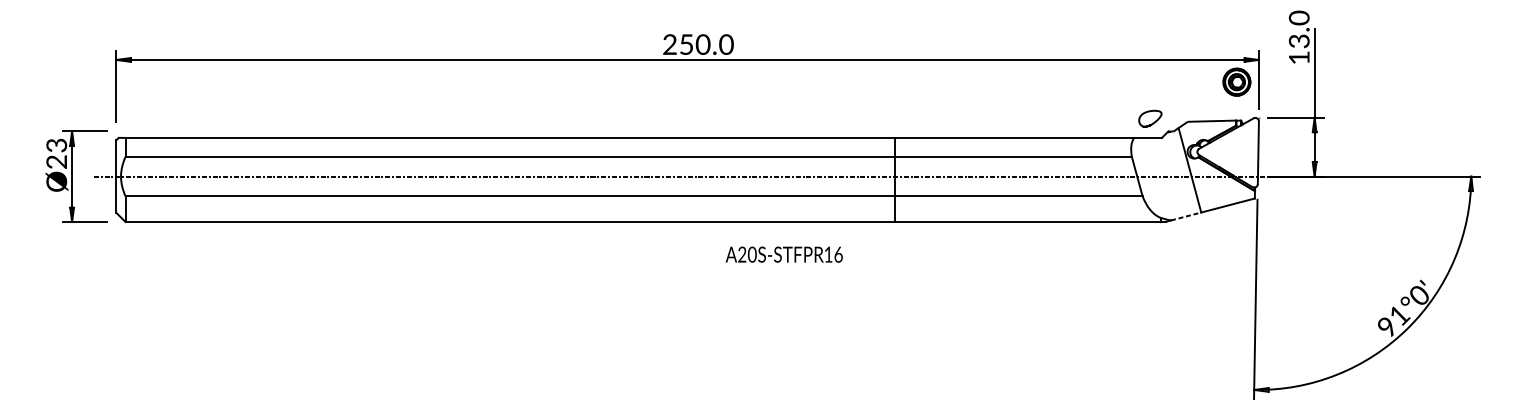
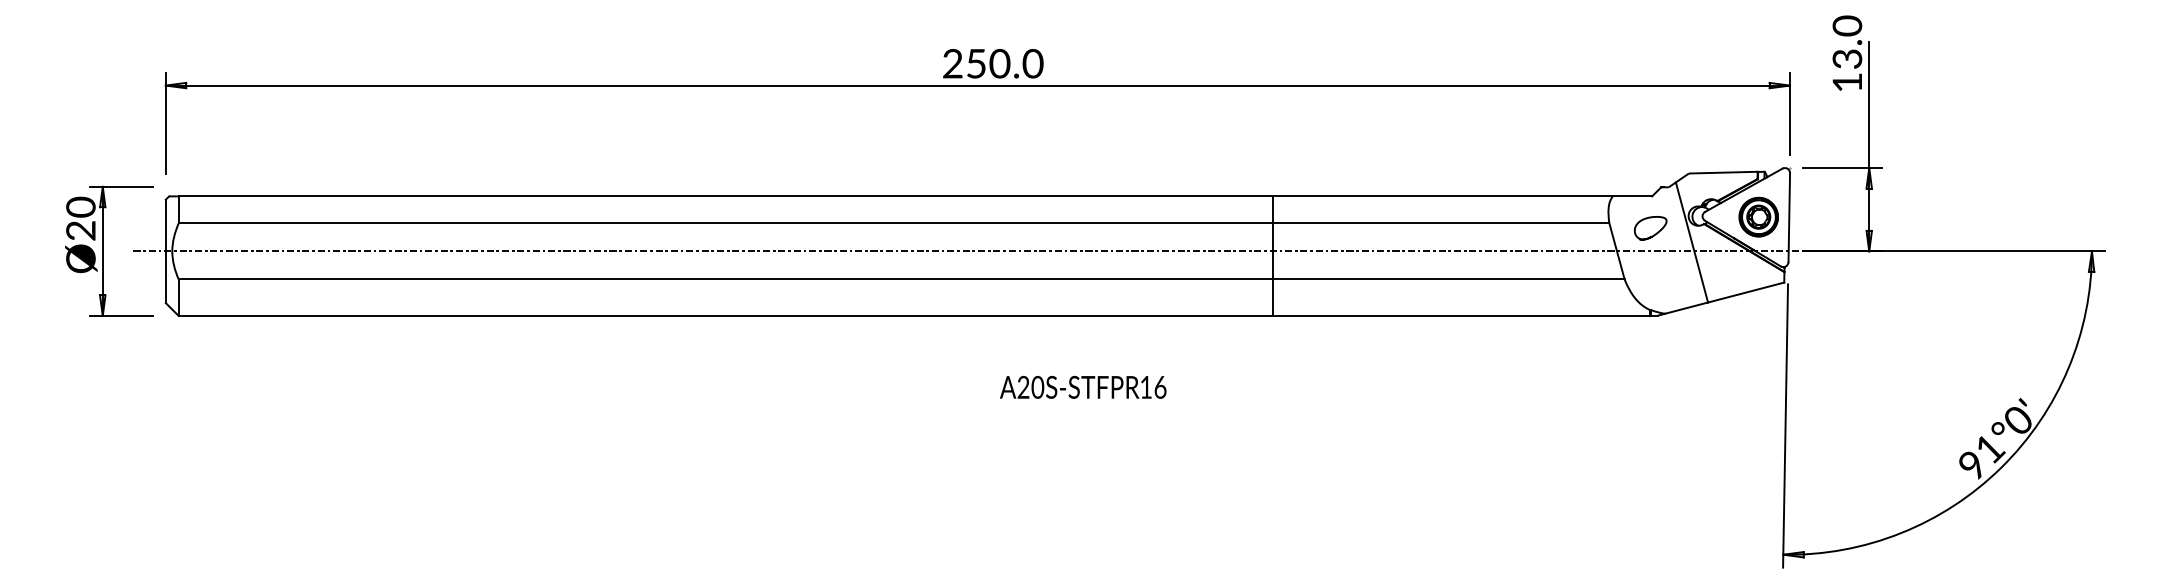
part: (1236, 81) -> (1758, 216), moved
curve: (1152, 123) -> (1653, 234), moved
text: (56, 145) -> (80, 206), Ø23 -> Ø20
line: (1186, 216) -> (1687, 308), dashed -> solid
text: (784, 254) -> (1083, 386), moved

